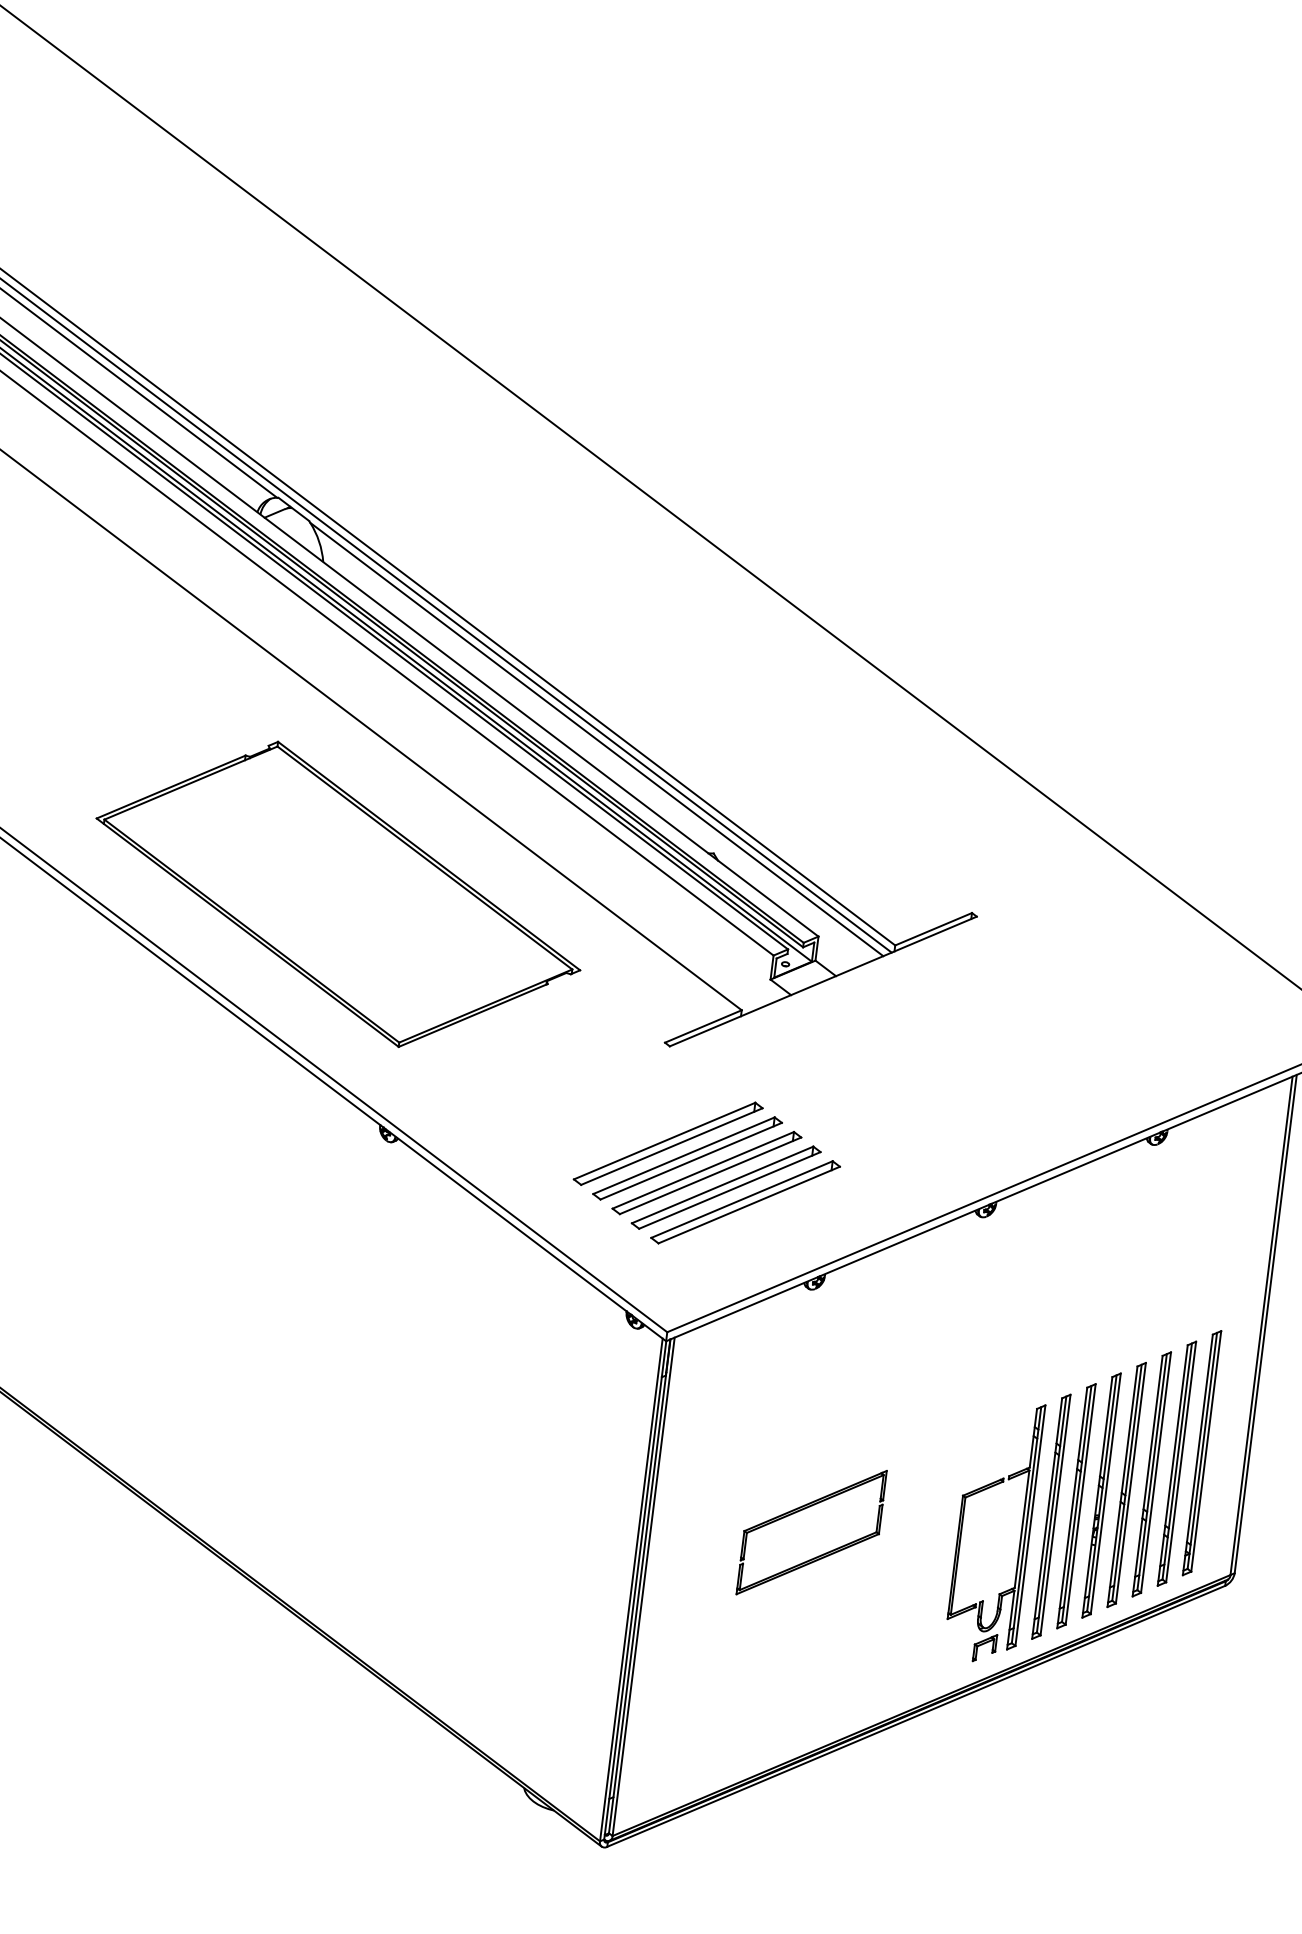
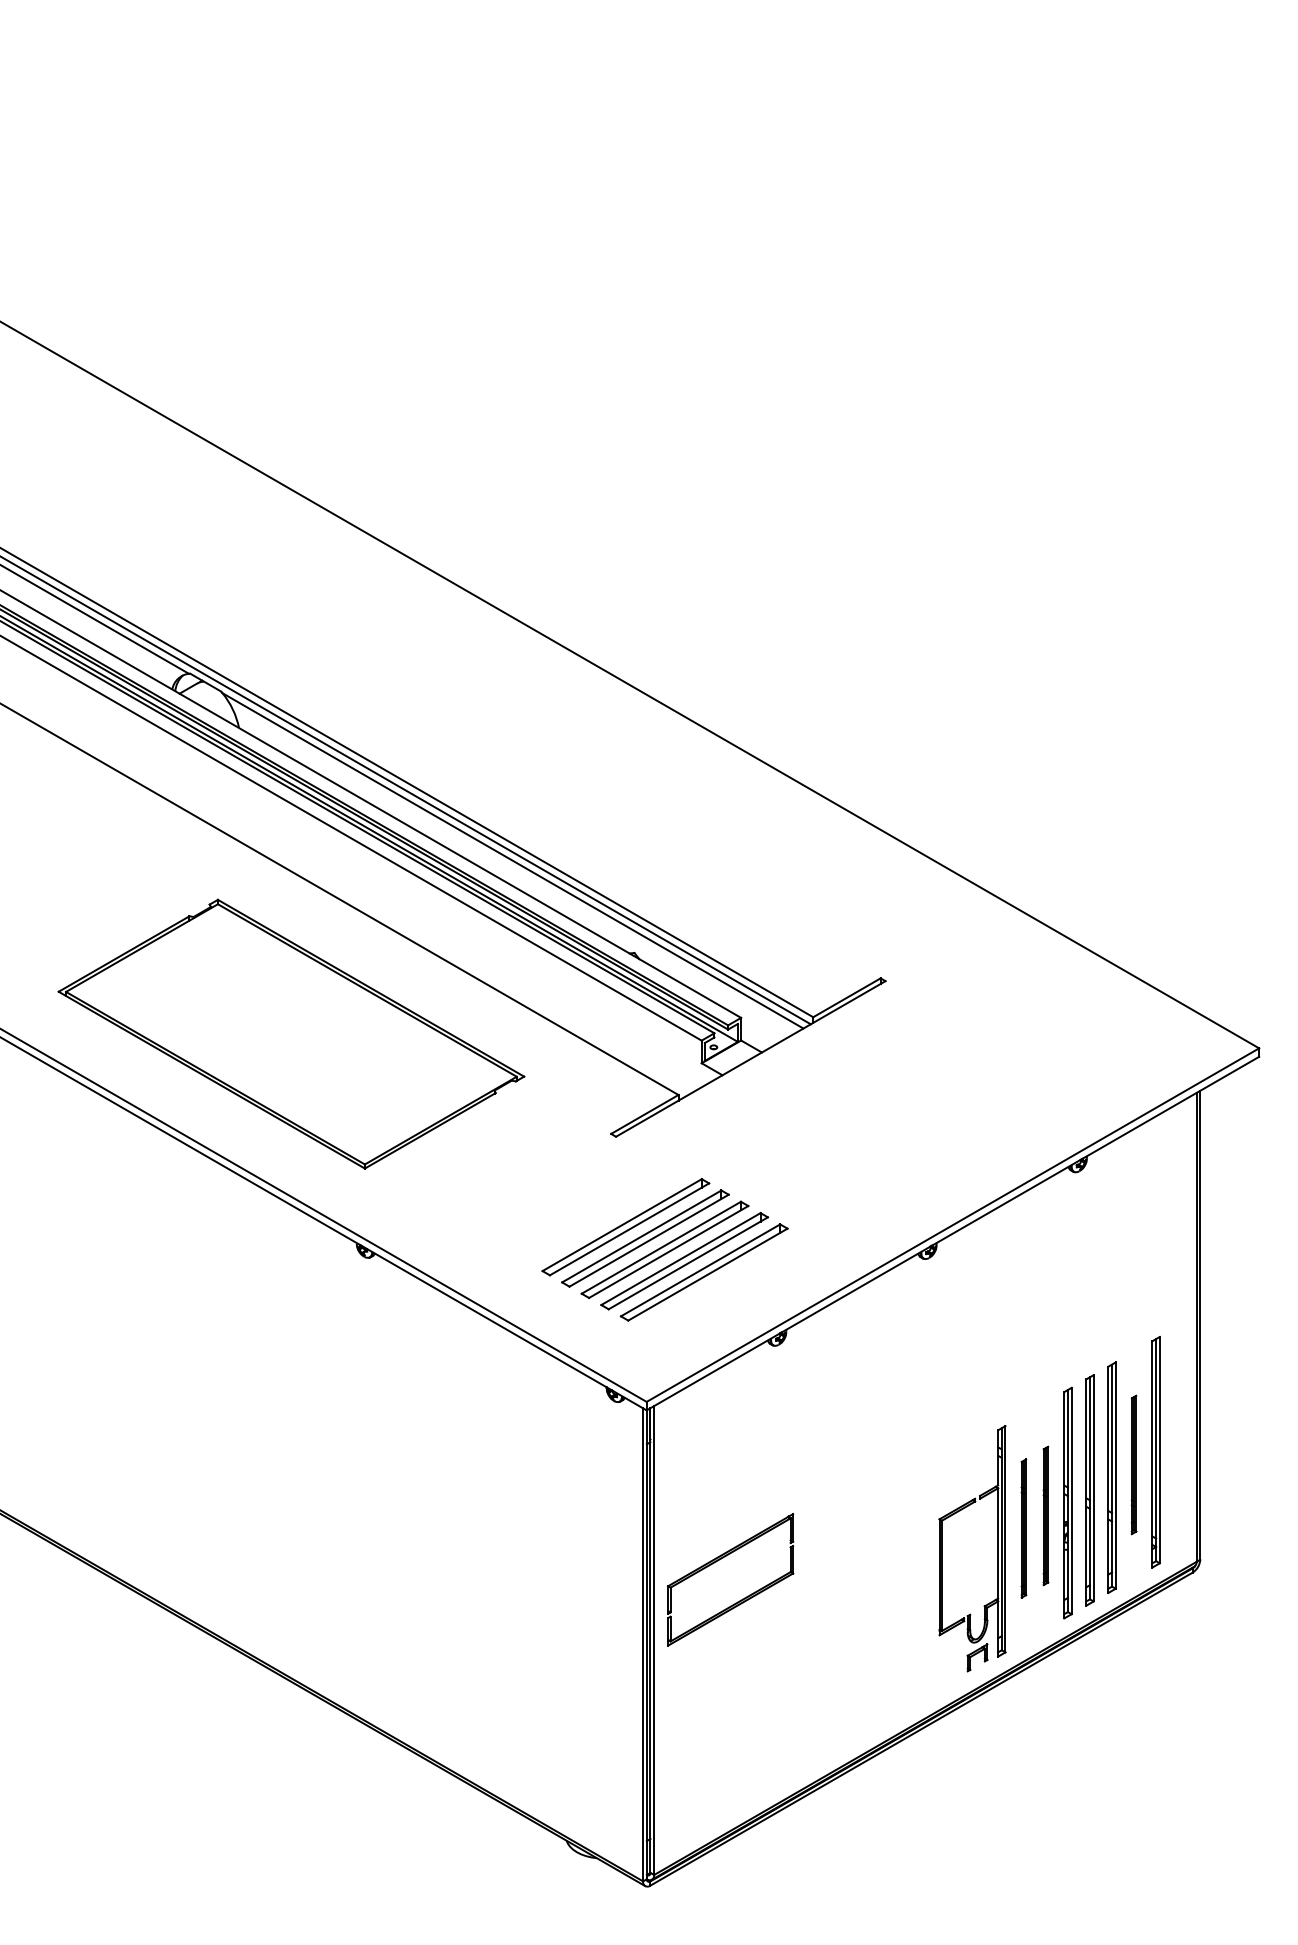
part: (1176, 1463) -> (1133, 1464), size x0.6
part: (1076, 1505) -> (1045, 1515), size x0.6
part: (1051, 1516) -> (1023, 1528), size x0.6
part: (811, 1532) -> (730, 1579), moved

